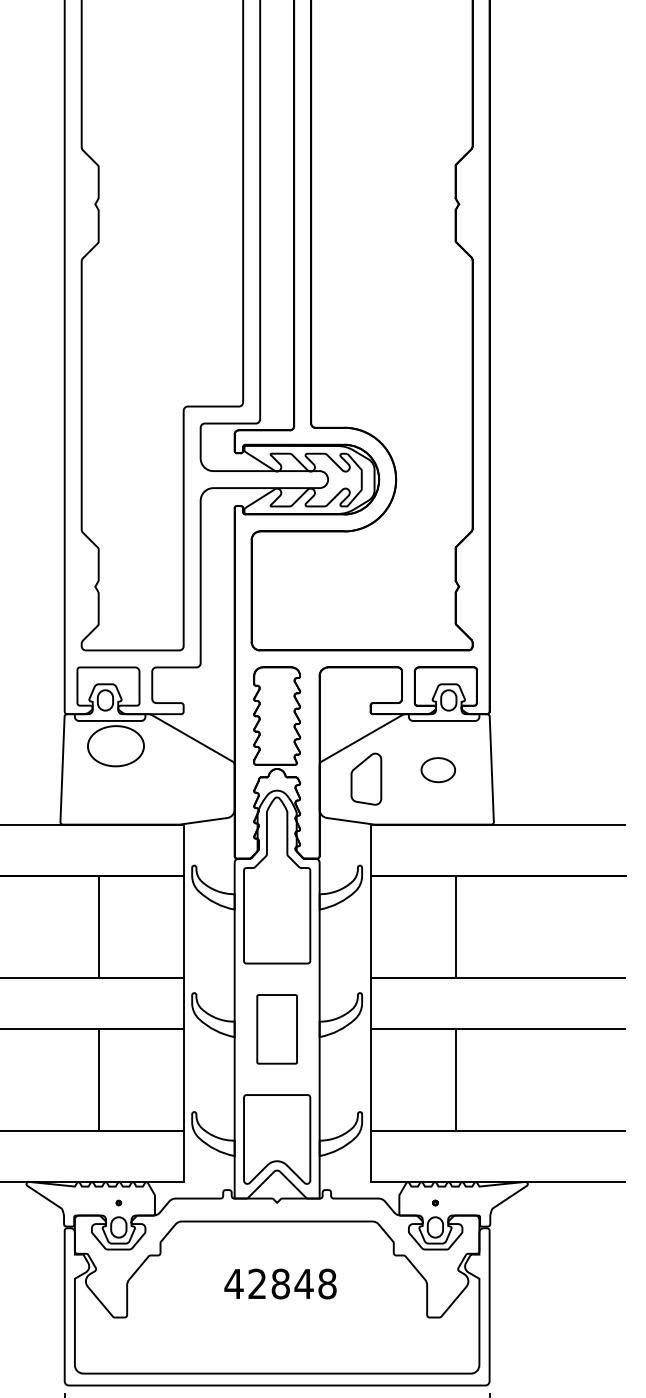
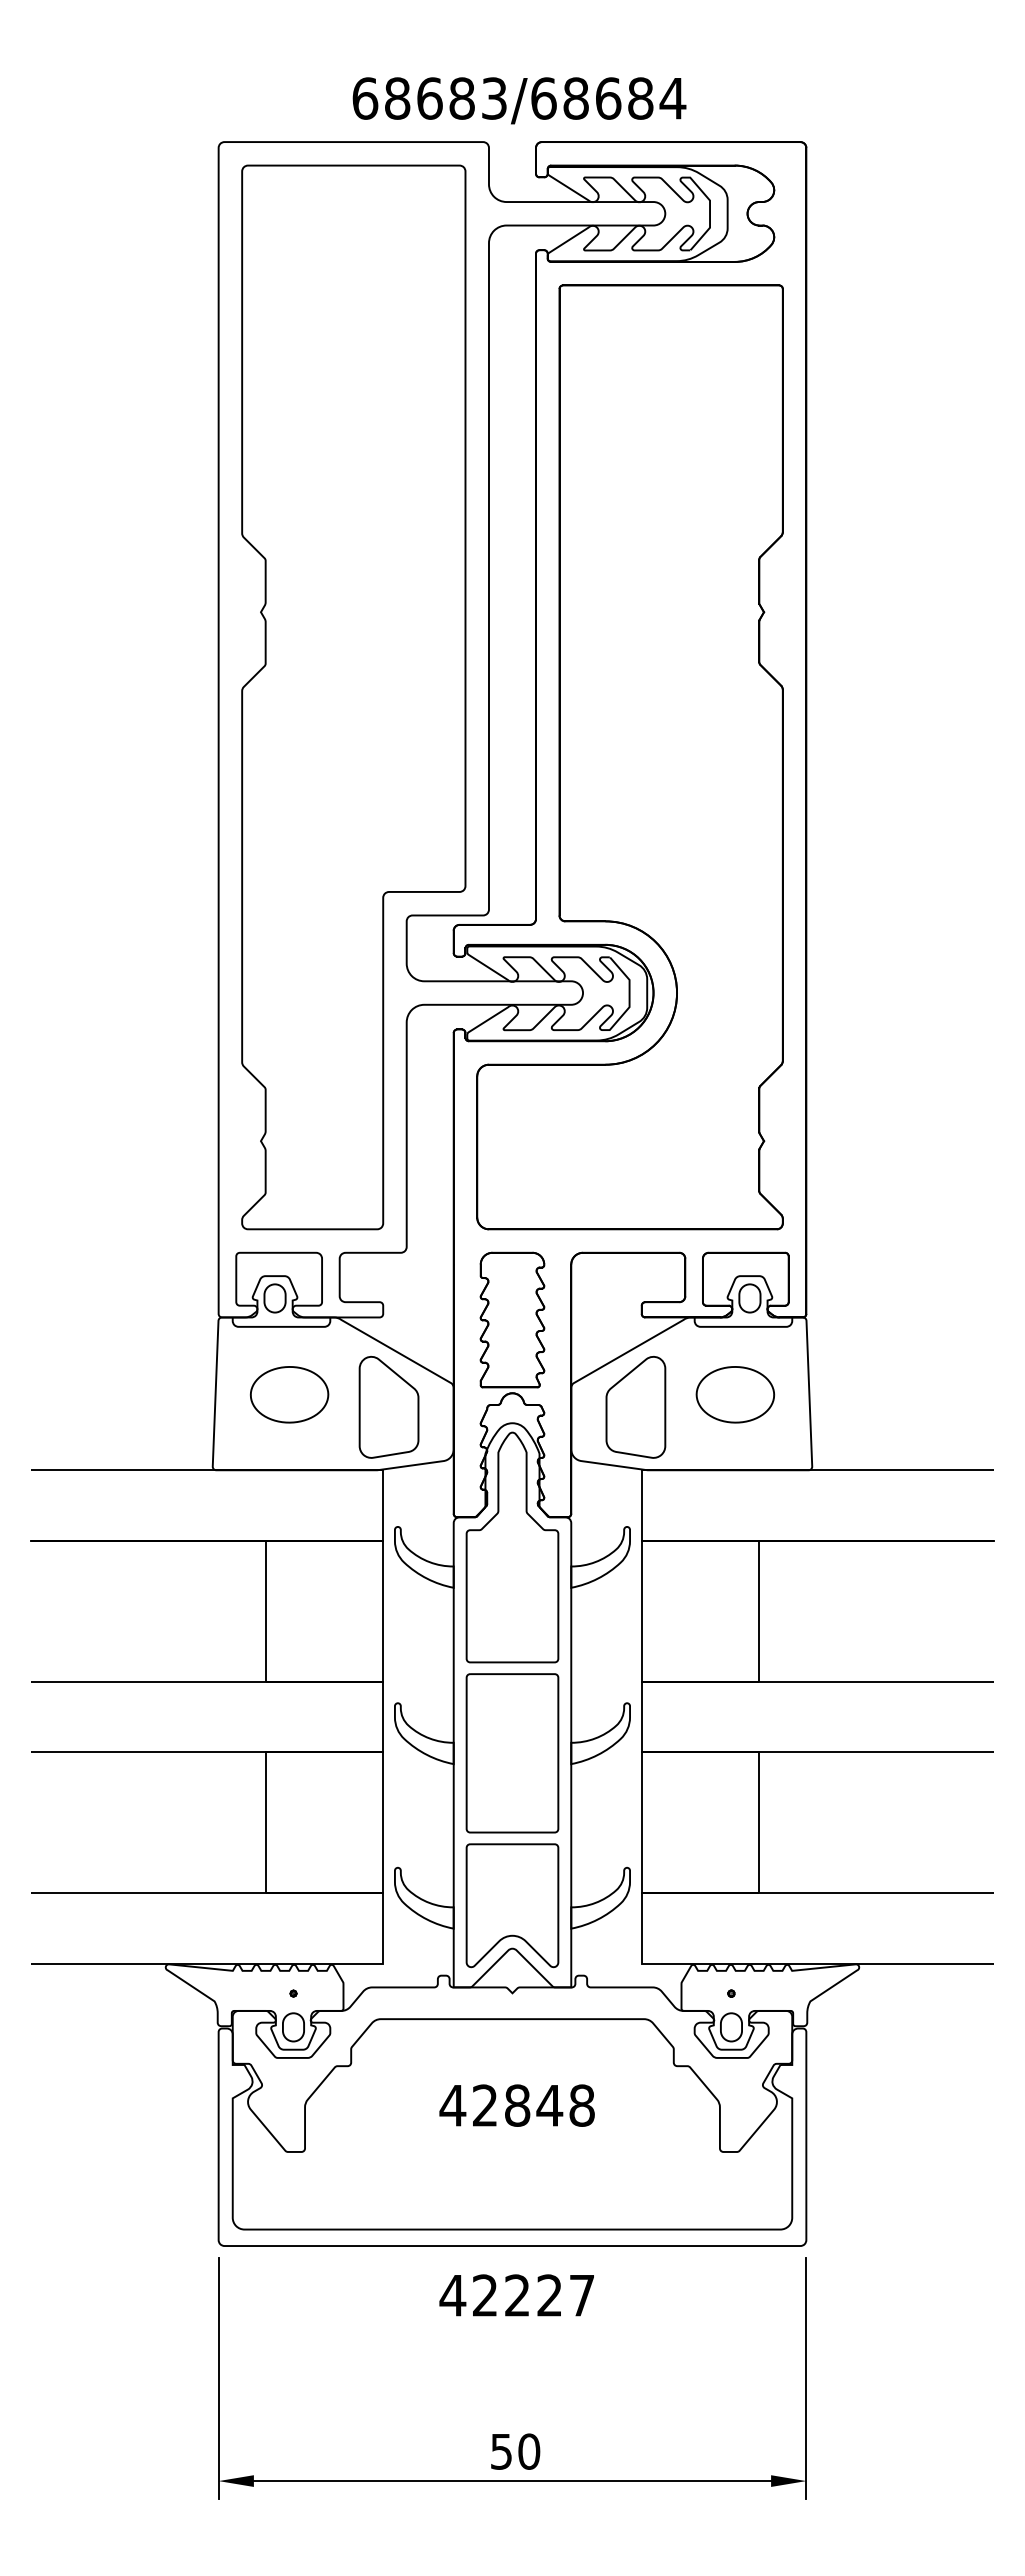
part: (115, 746) -> (289, 1394), moved
part: (438, 769) -> (735, 1394), size x1.67
part: (187, 779) -> (388, 1407), added
part: (366, 779) -> (635, 1407), size x1.43
part: (277, 1029) -> (512, 1753), size x1.67

